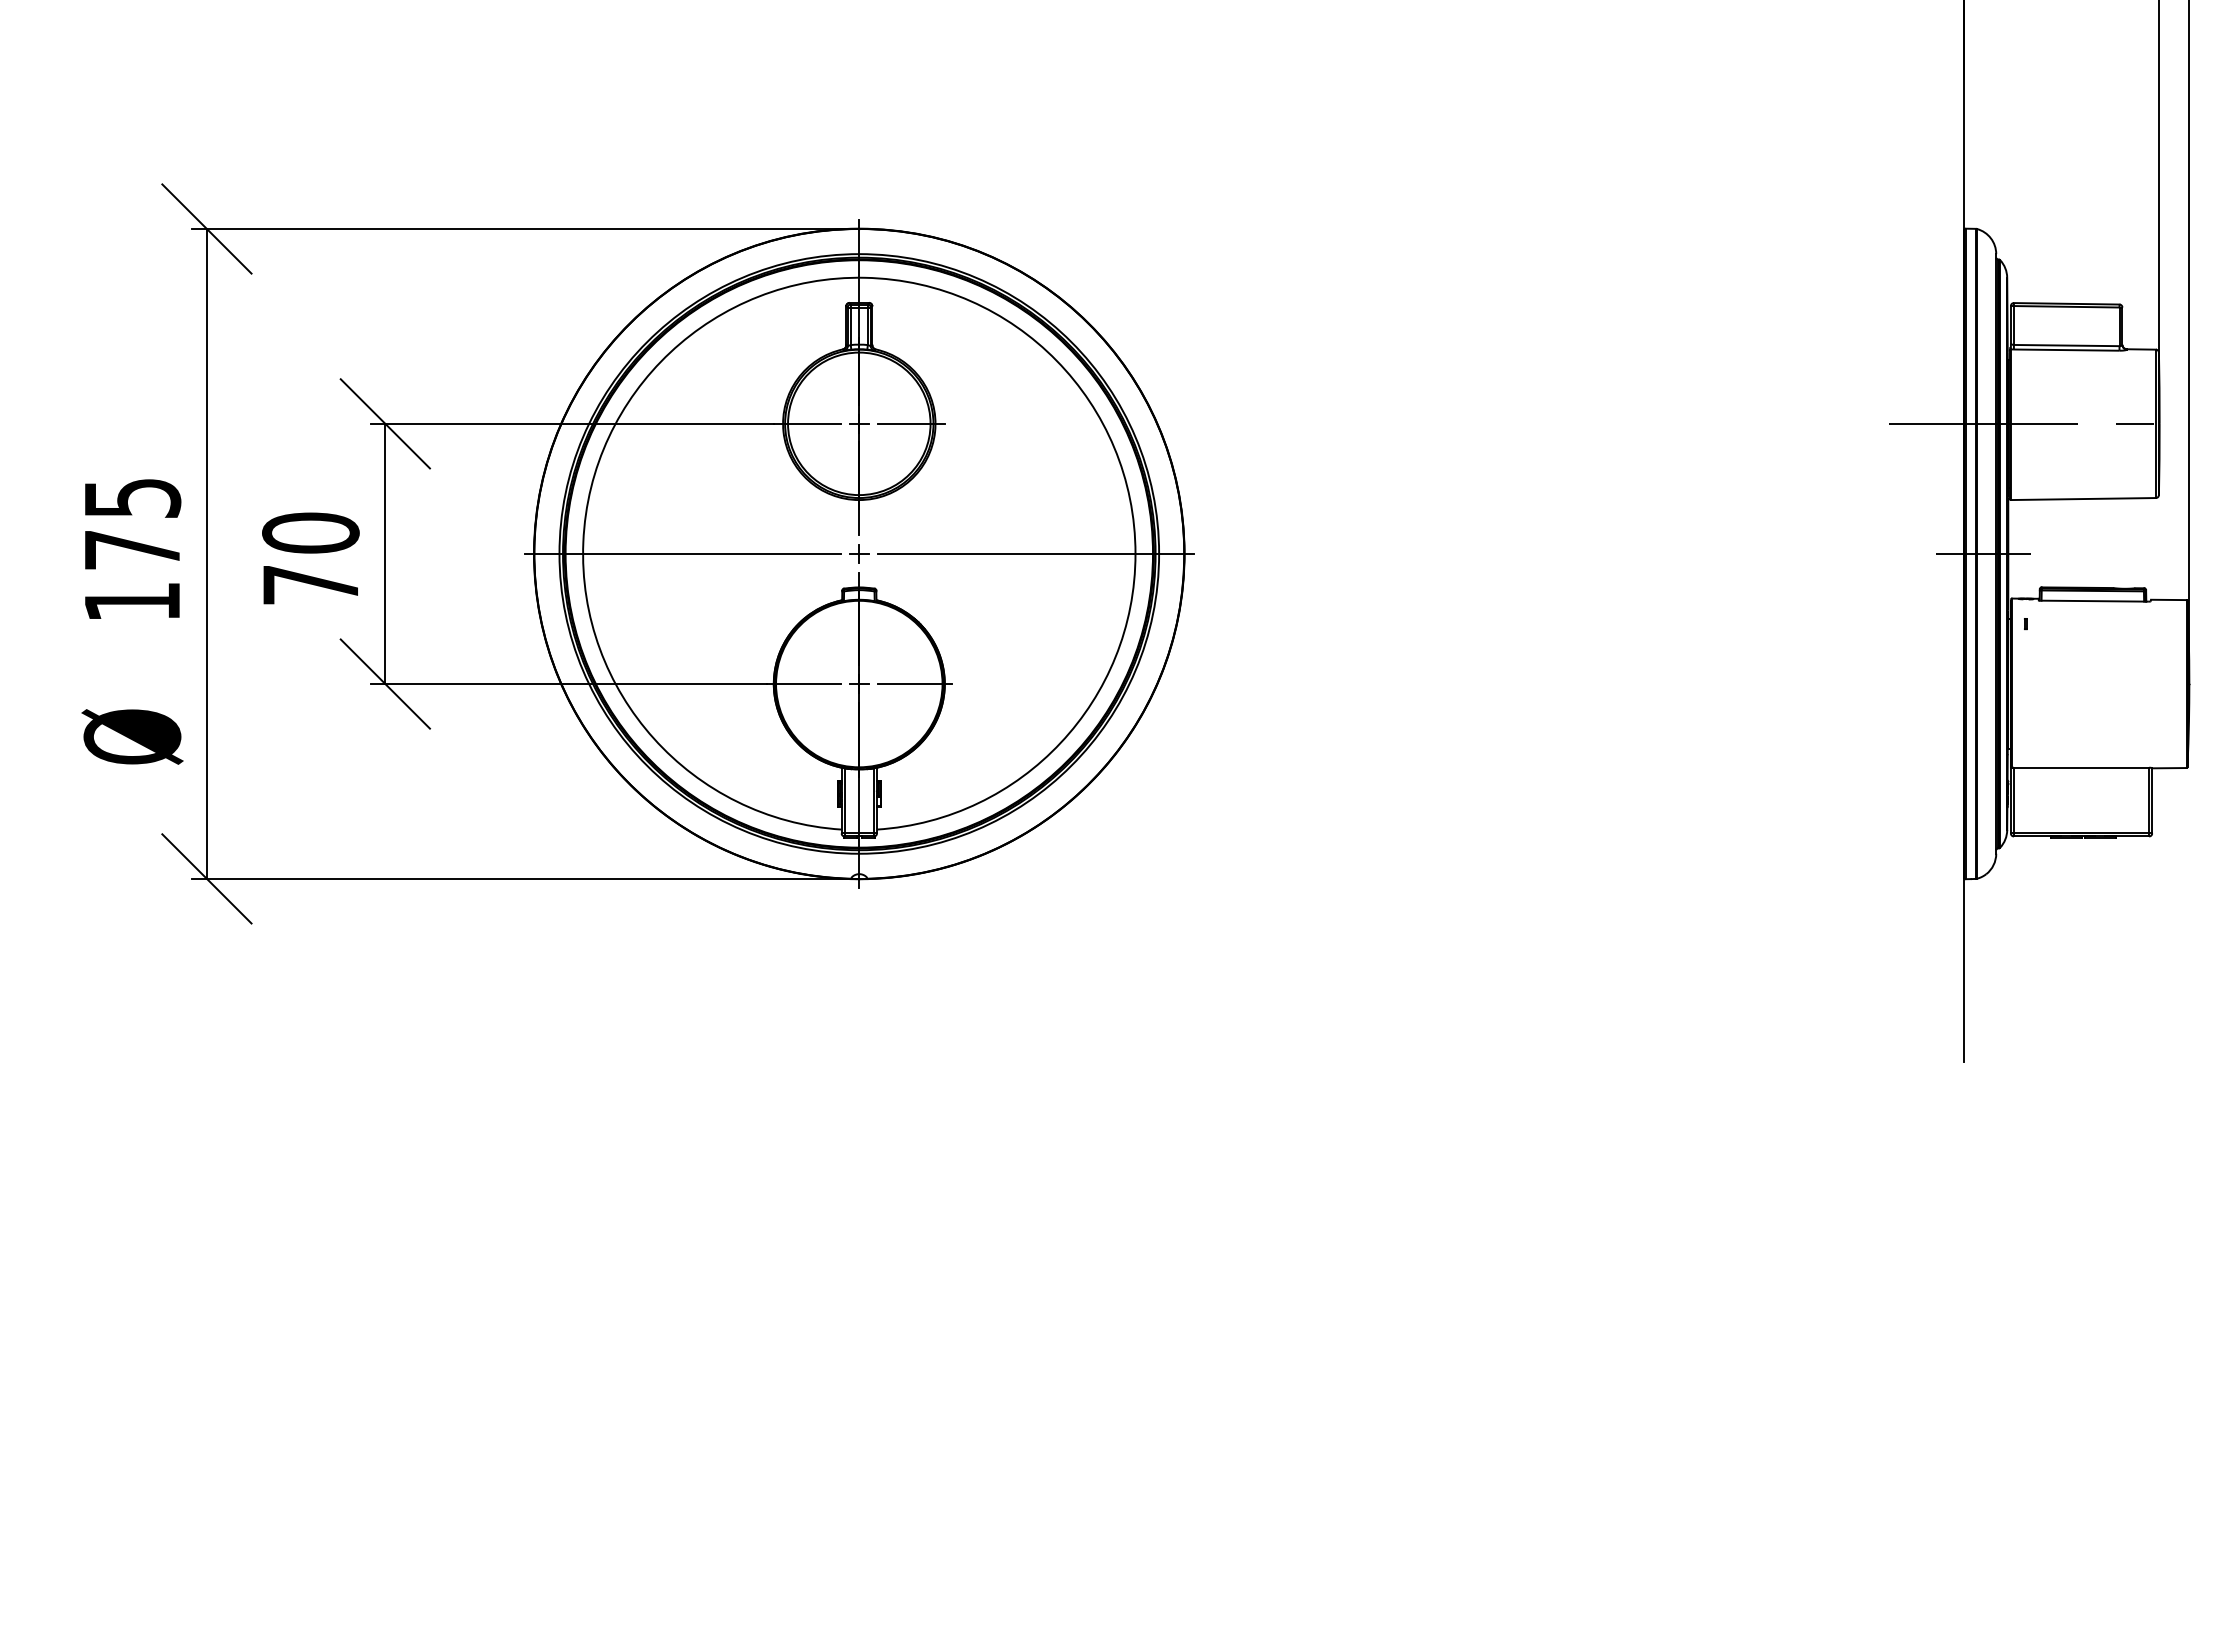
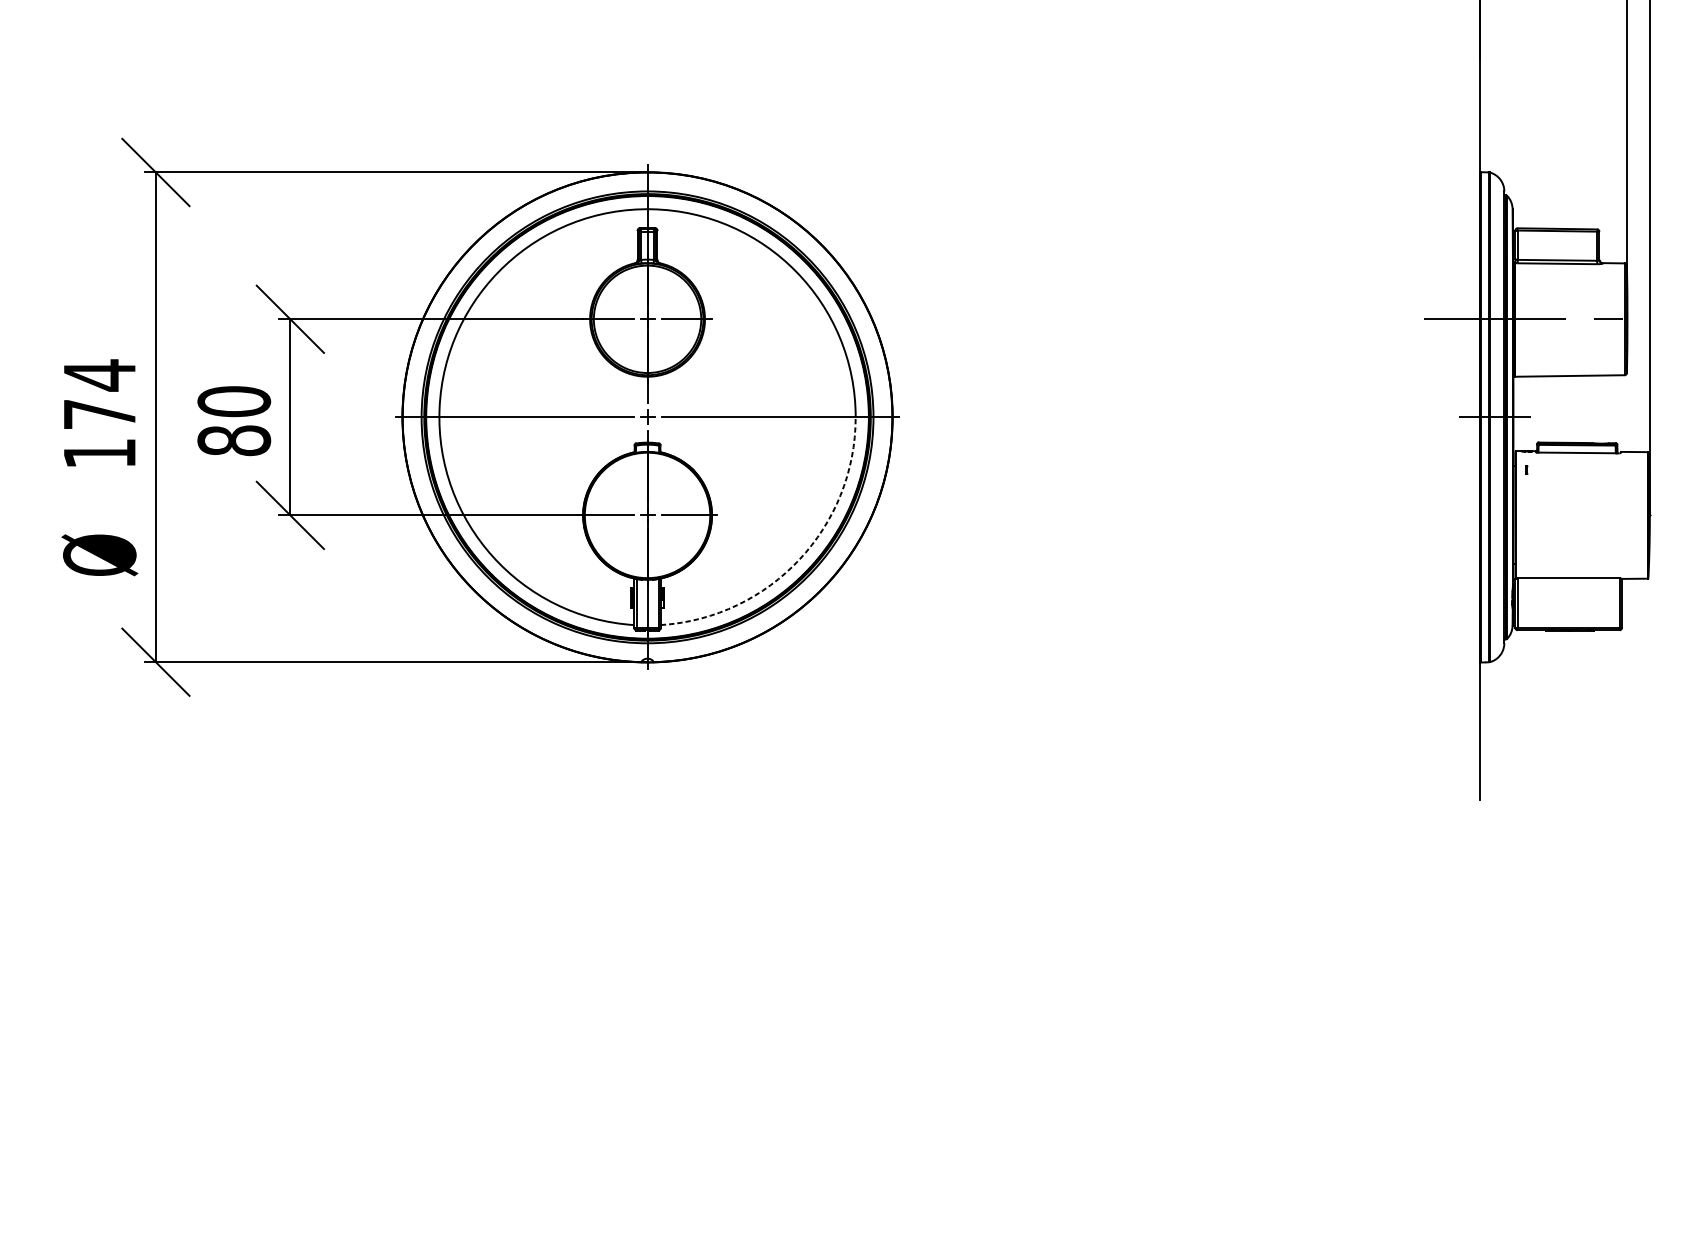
text: (133, 498) -> (100, 375), 175 -> 174
text: (310, 584) -> (233, 440), 70 -> 80
arc: (1060, 742) -> (799, 559), solid -> dashed

